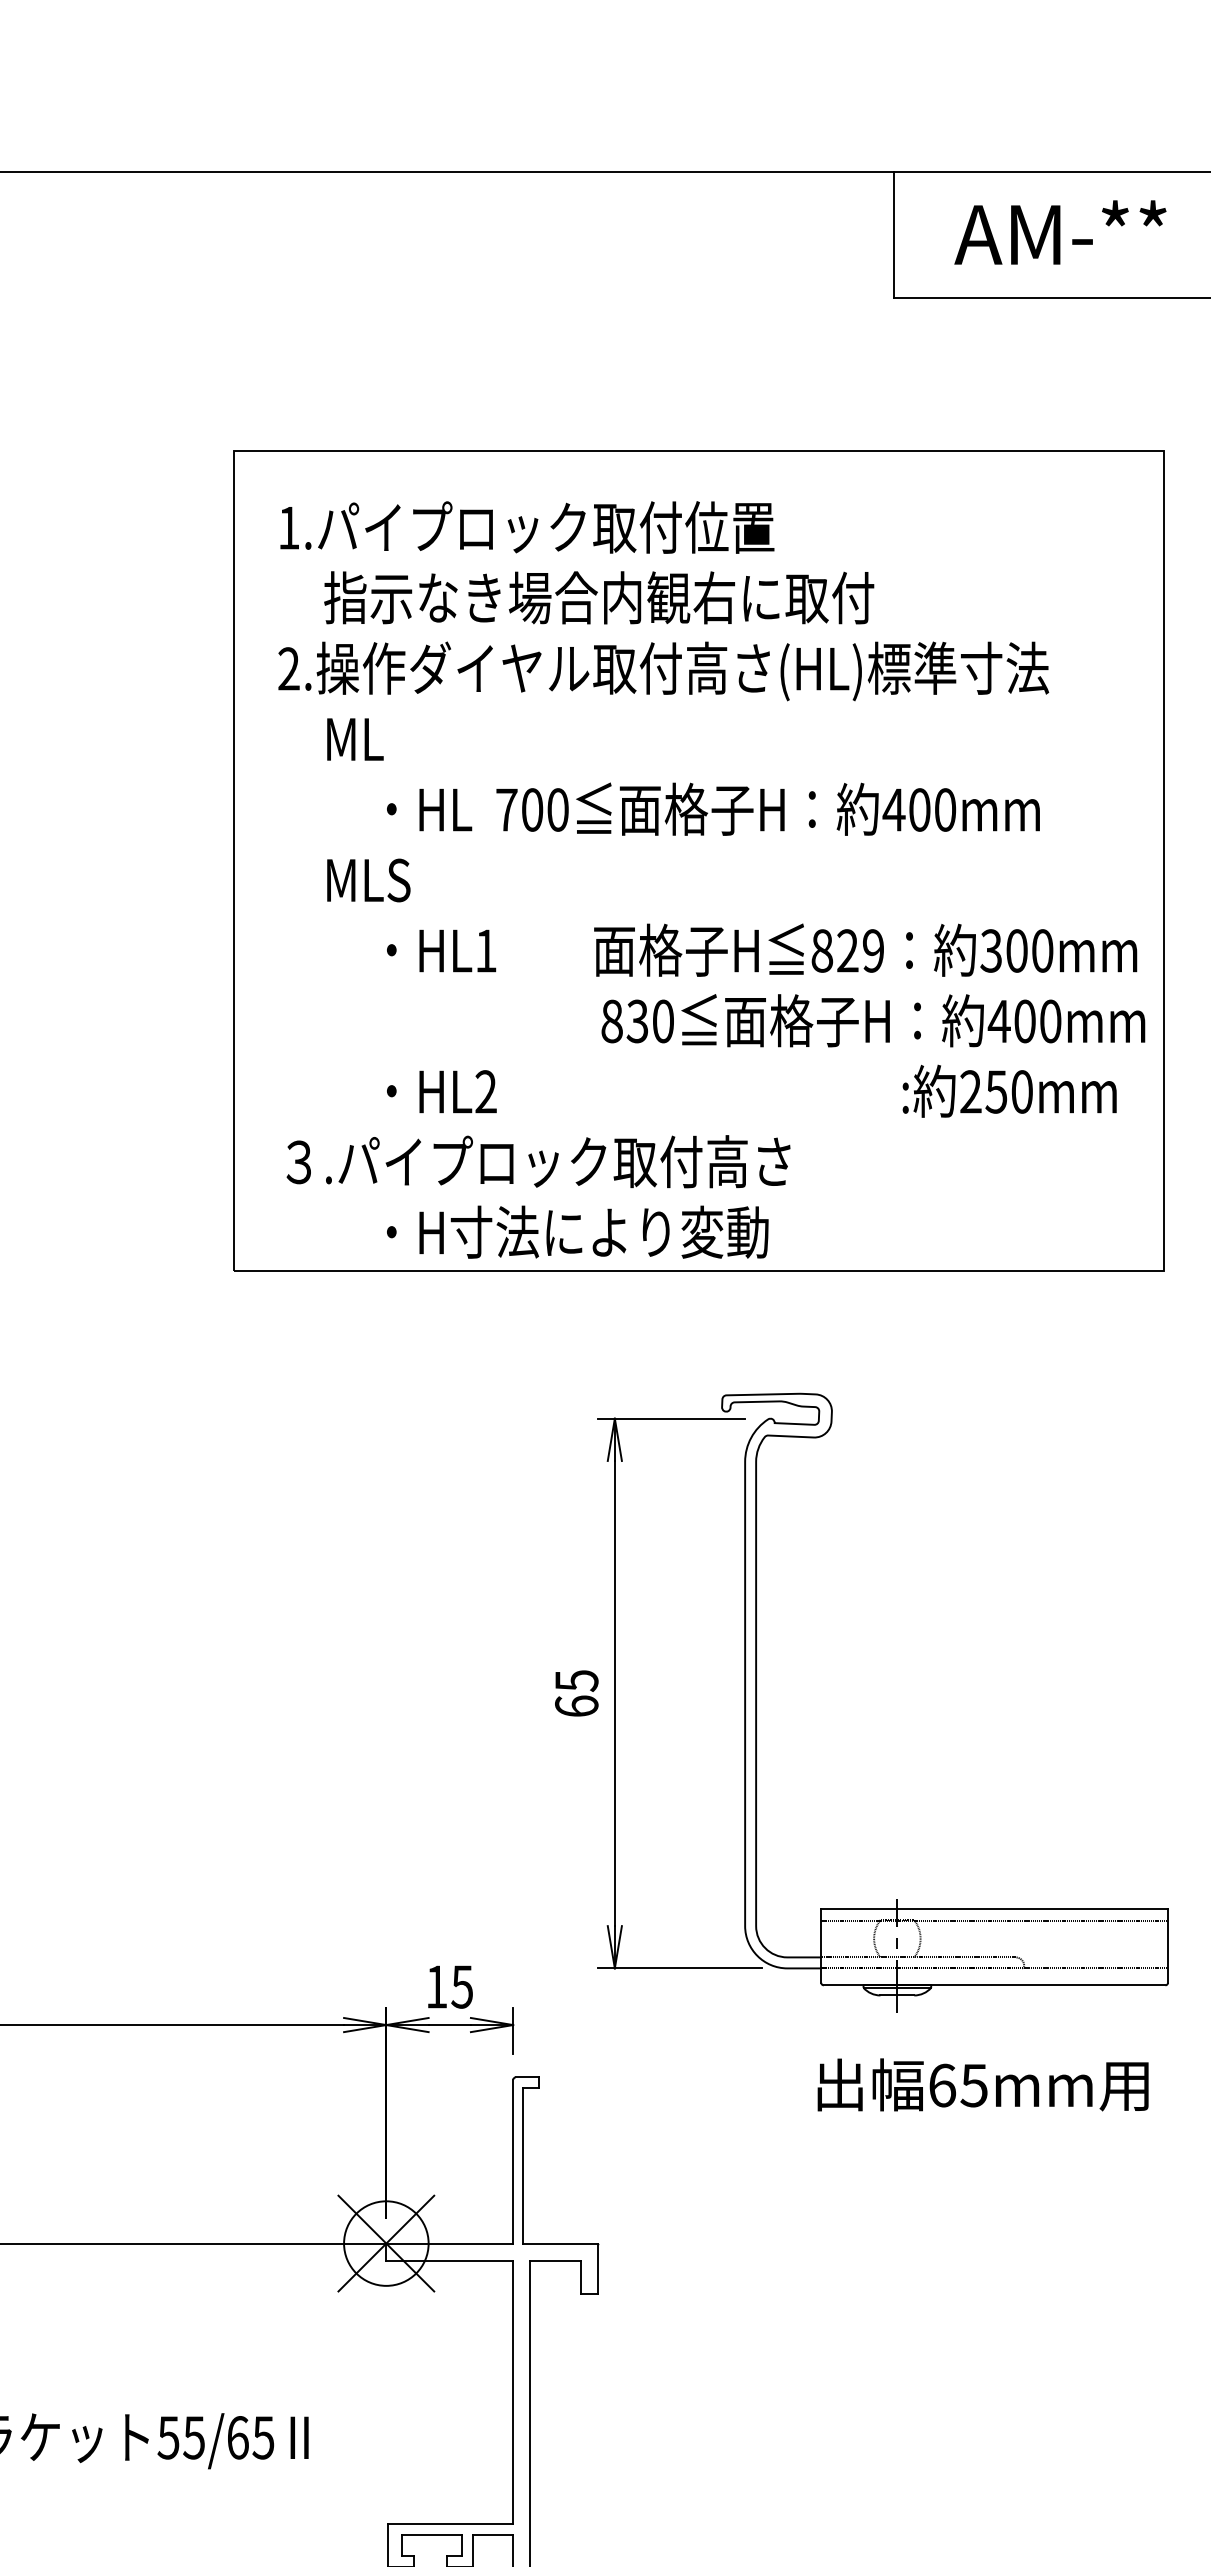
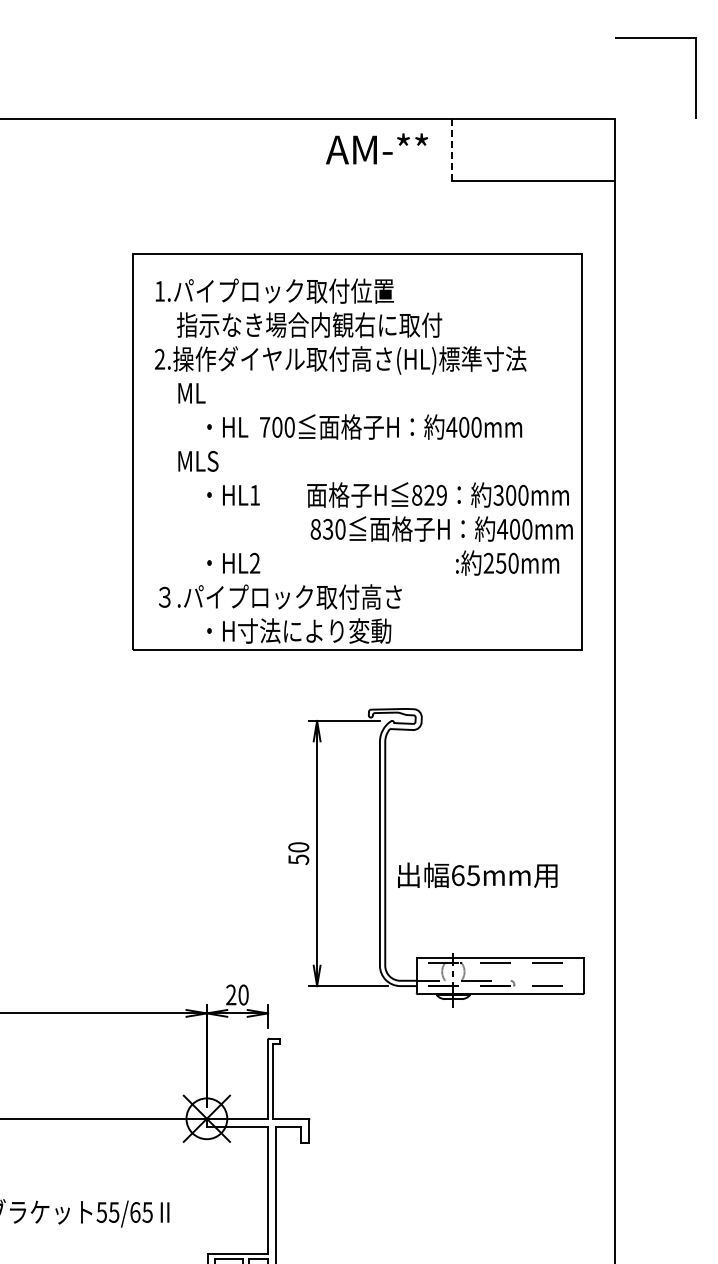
text: (1059, 231) -> (376, 148), moved
line: (893, 235) -> (451, 150), solid -> dashed
text: (576, 1693) -> (298, 853), 65 -> 50
text: (449, 1985) -> (237, 994), 15 -> 20
text: (982, 2083) -> (477, 874), moved

